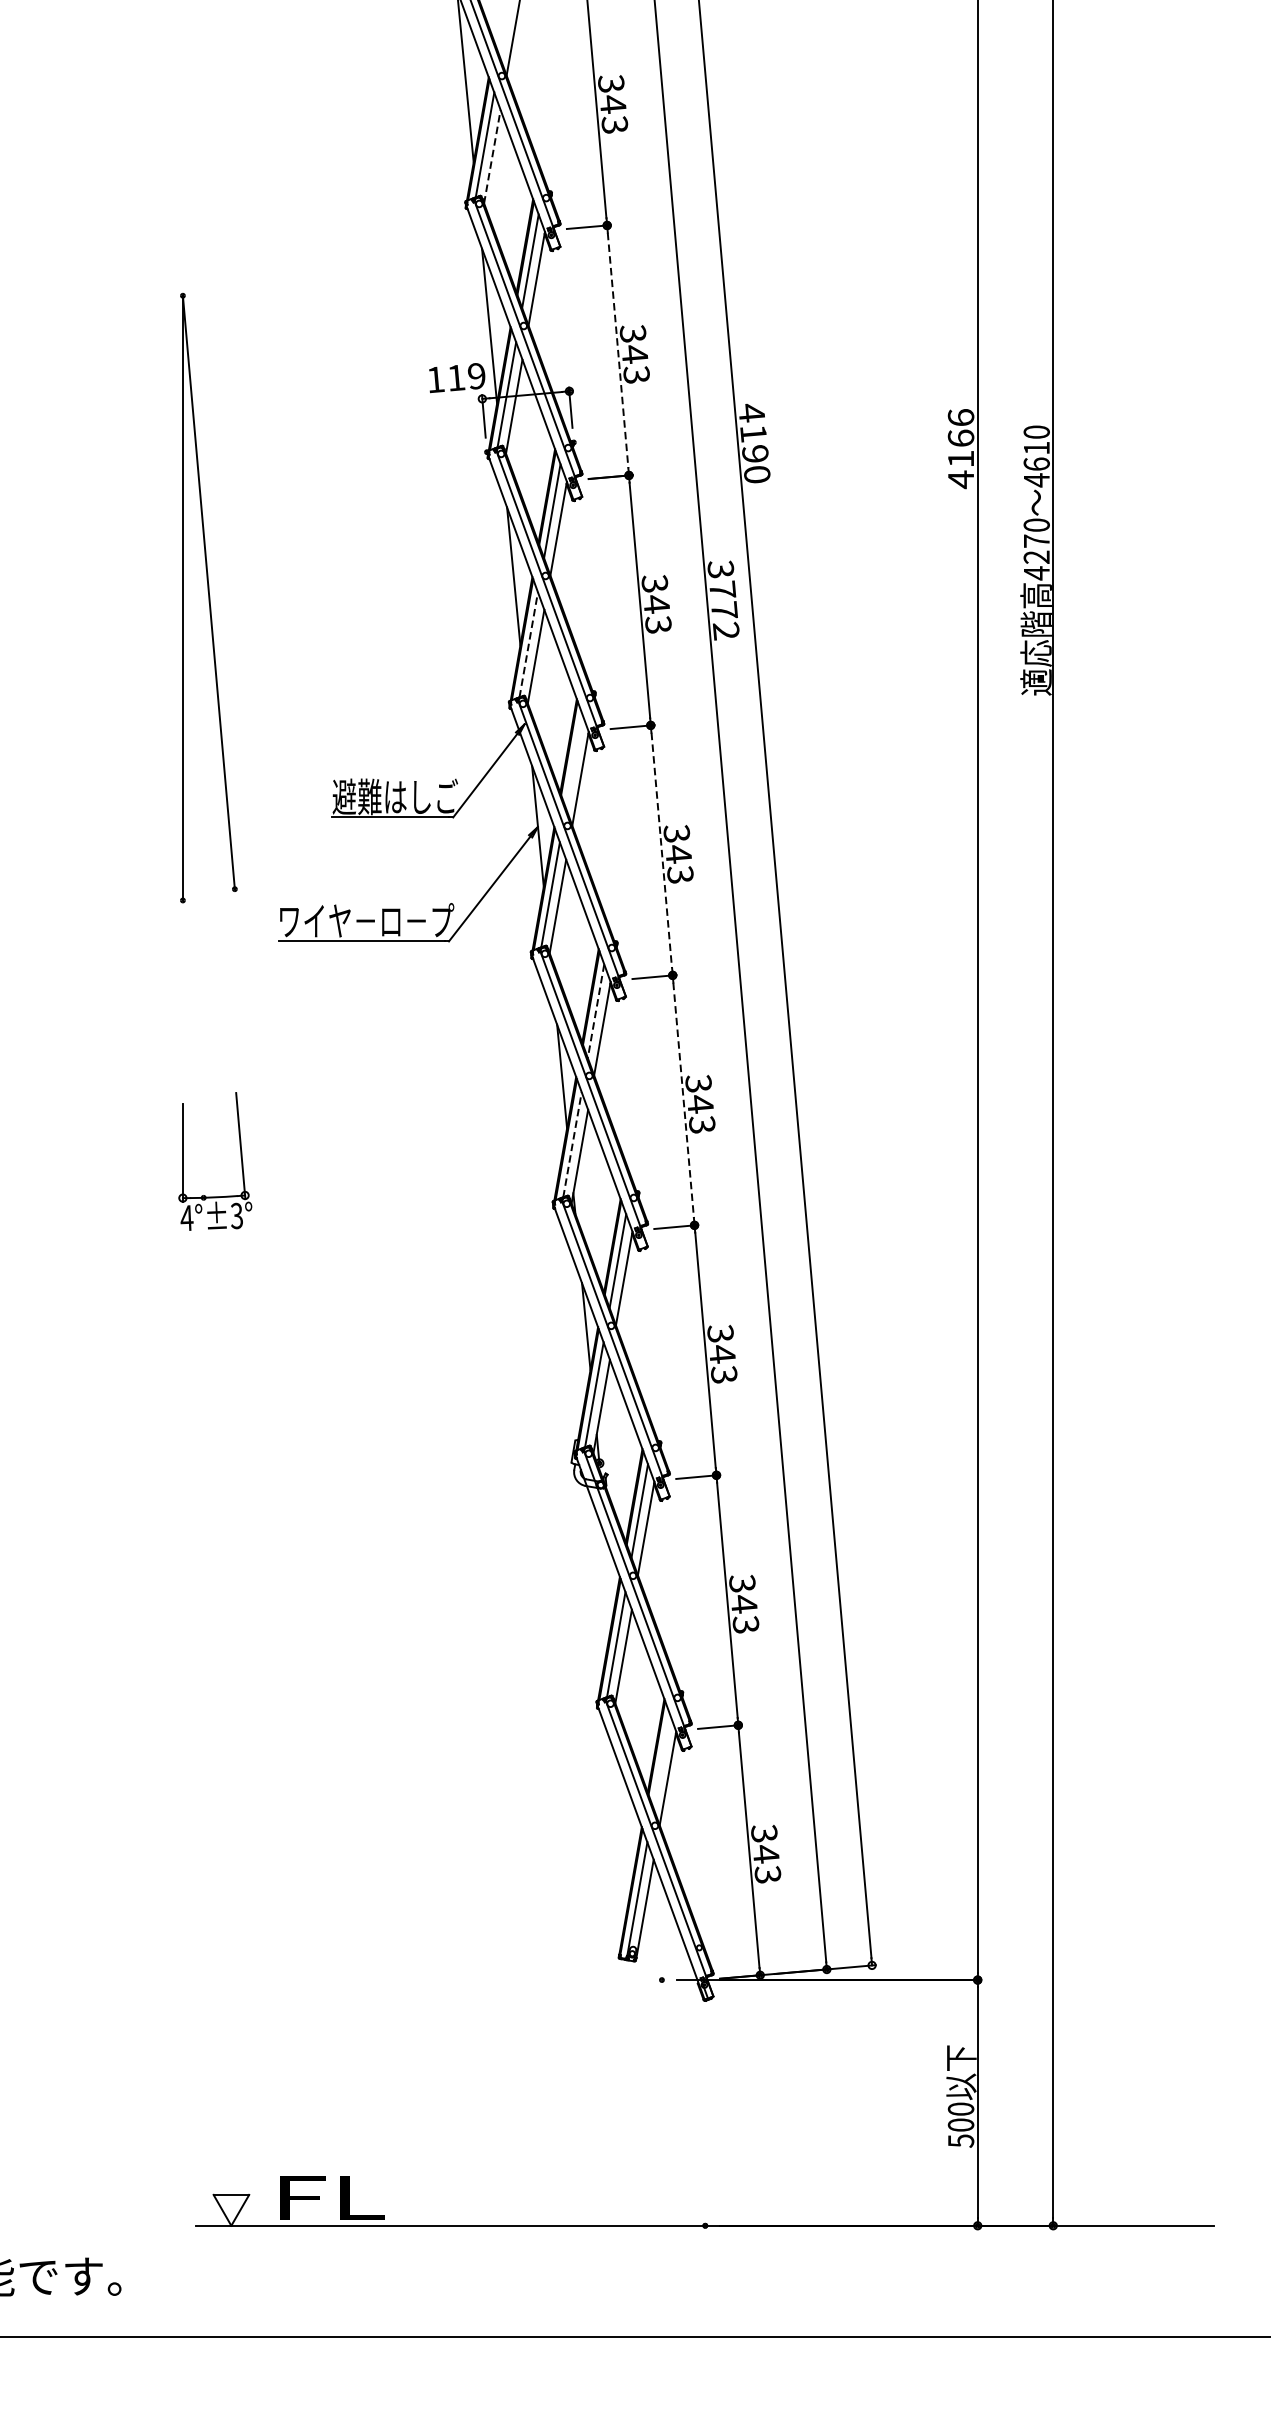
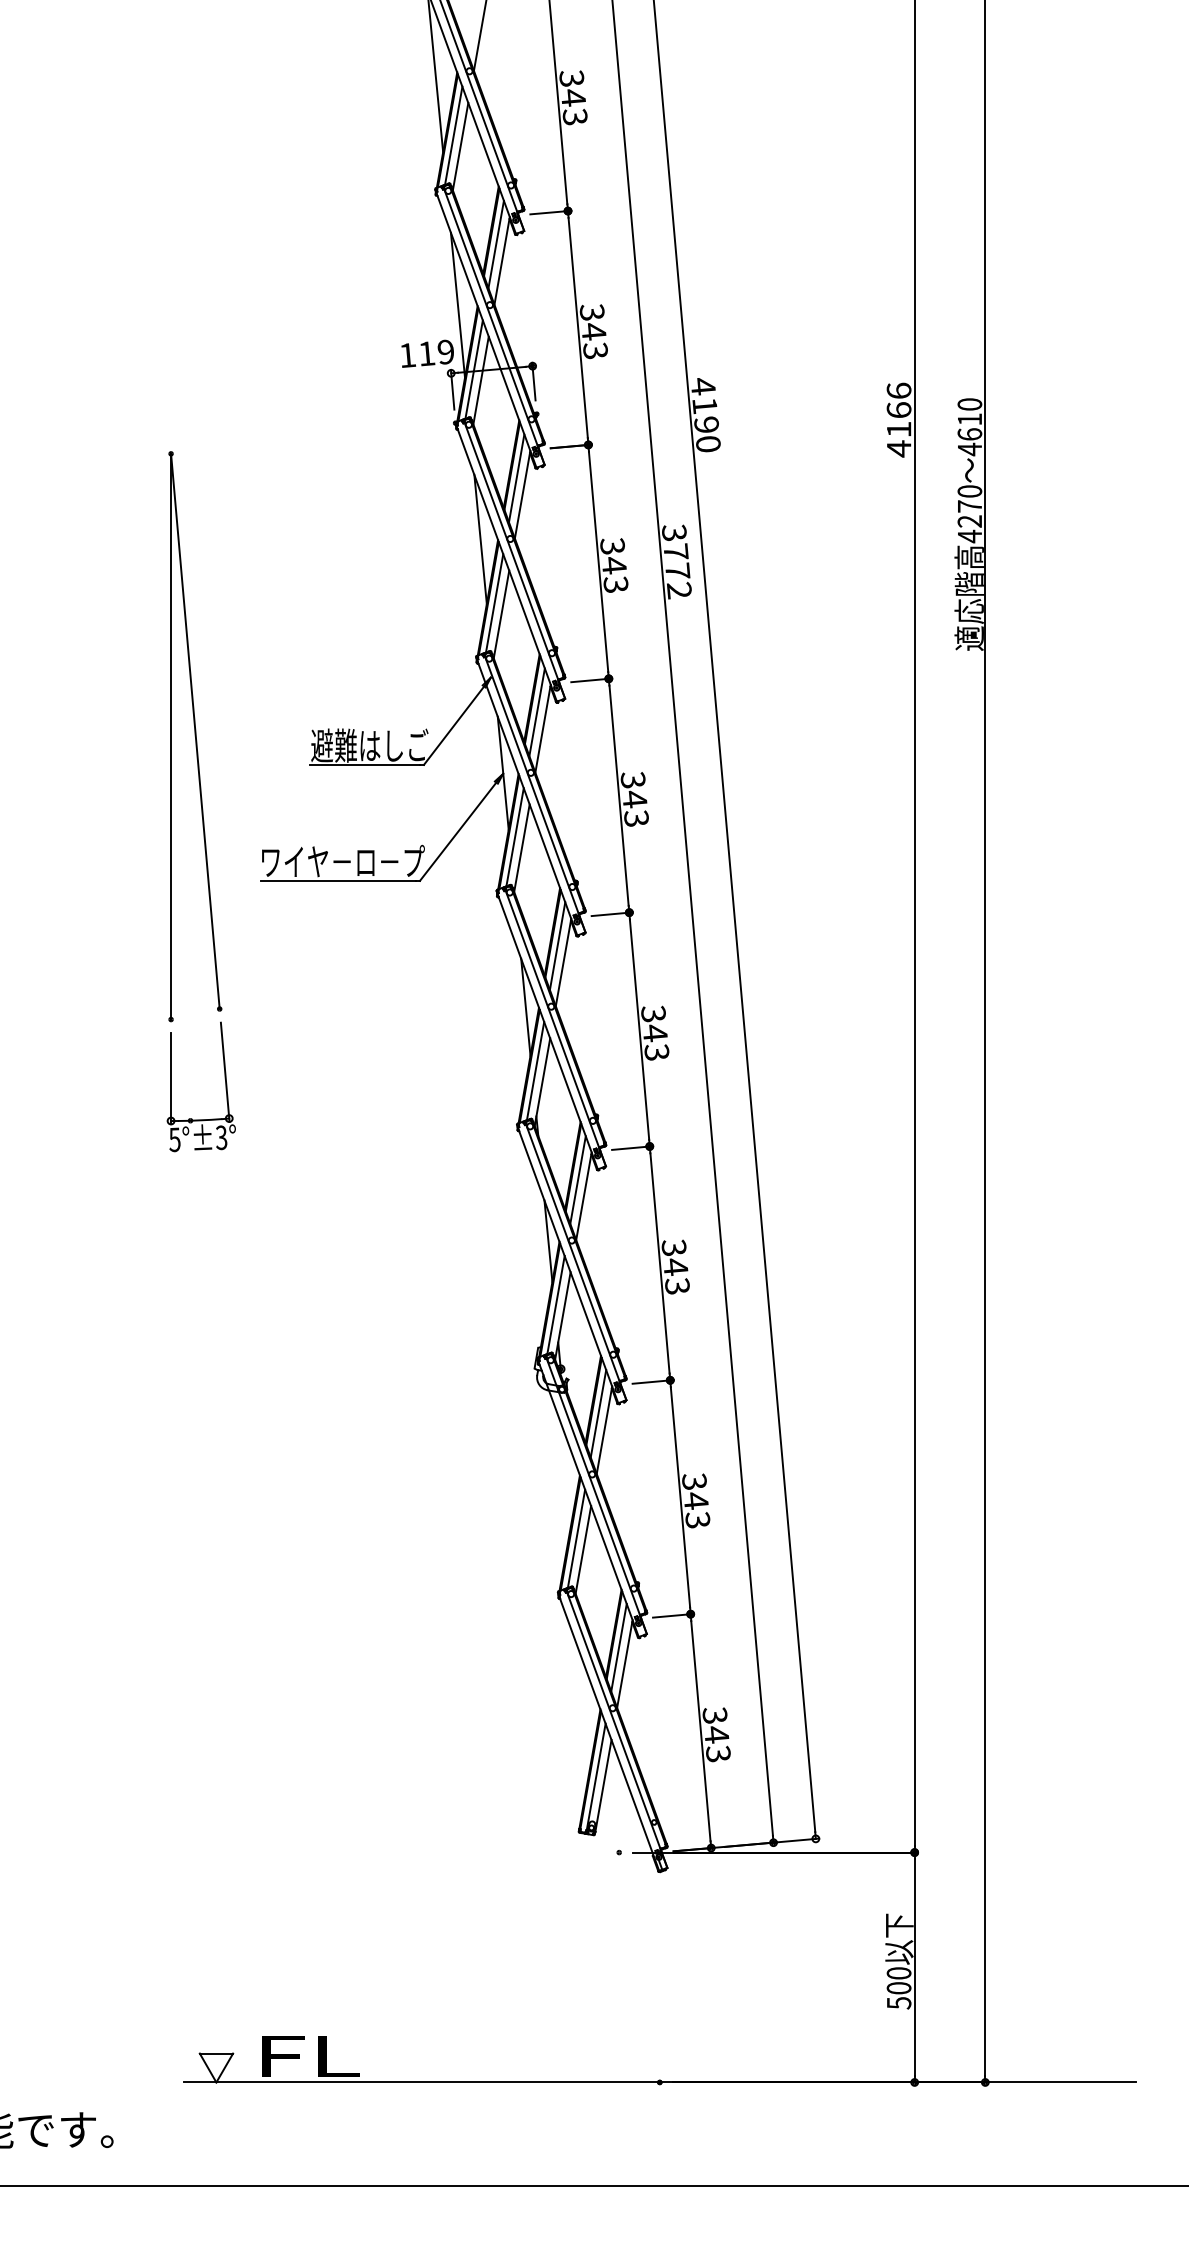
line: (492, 156) -> (460, 146), dashed -> solid
line: (618, 350) -> (578, 328), dashed -> solid
part: (209, 597) -> (195, 736), moved
line: (528, 644) -> (494, 603), dashed -> solid
line: (573, 761) -> (536, 712), added
line: (662, 850) -> (619, 795), dashed -> solid
line: (595, 1011) -> (557, 946), dashed -> solid
line: (683, 1100) -> (639, 1029), dashed -> solid
line: (572, 1145) -> (535, 1071), dashed -> solid
text: (187, 1217) -> (175, 1139), 4°±3° -> 5°±3°
line: (661, 1760) -> (618, 1647), added

